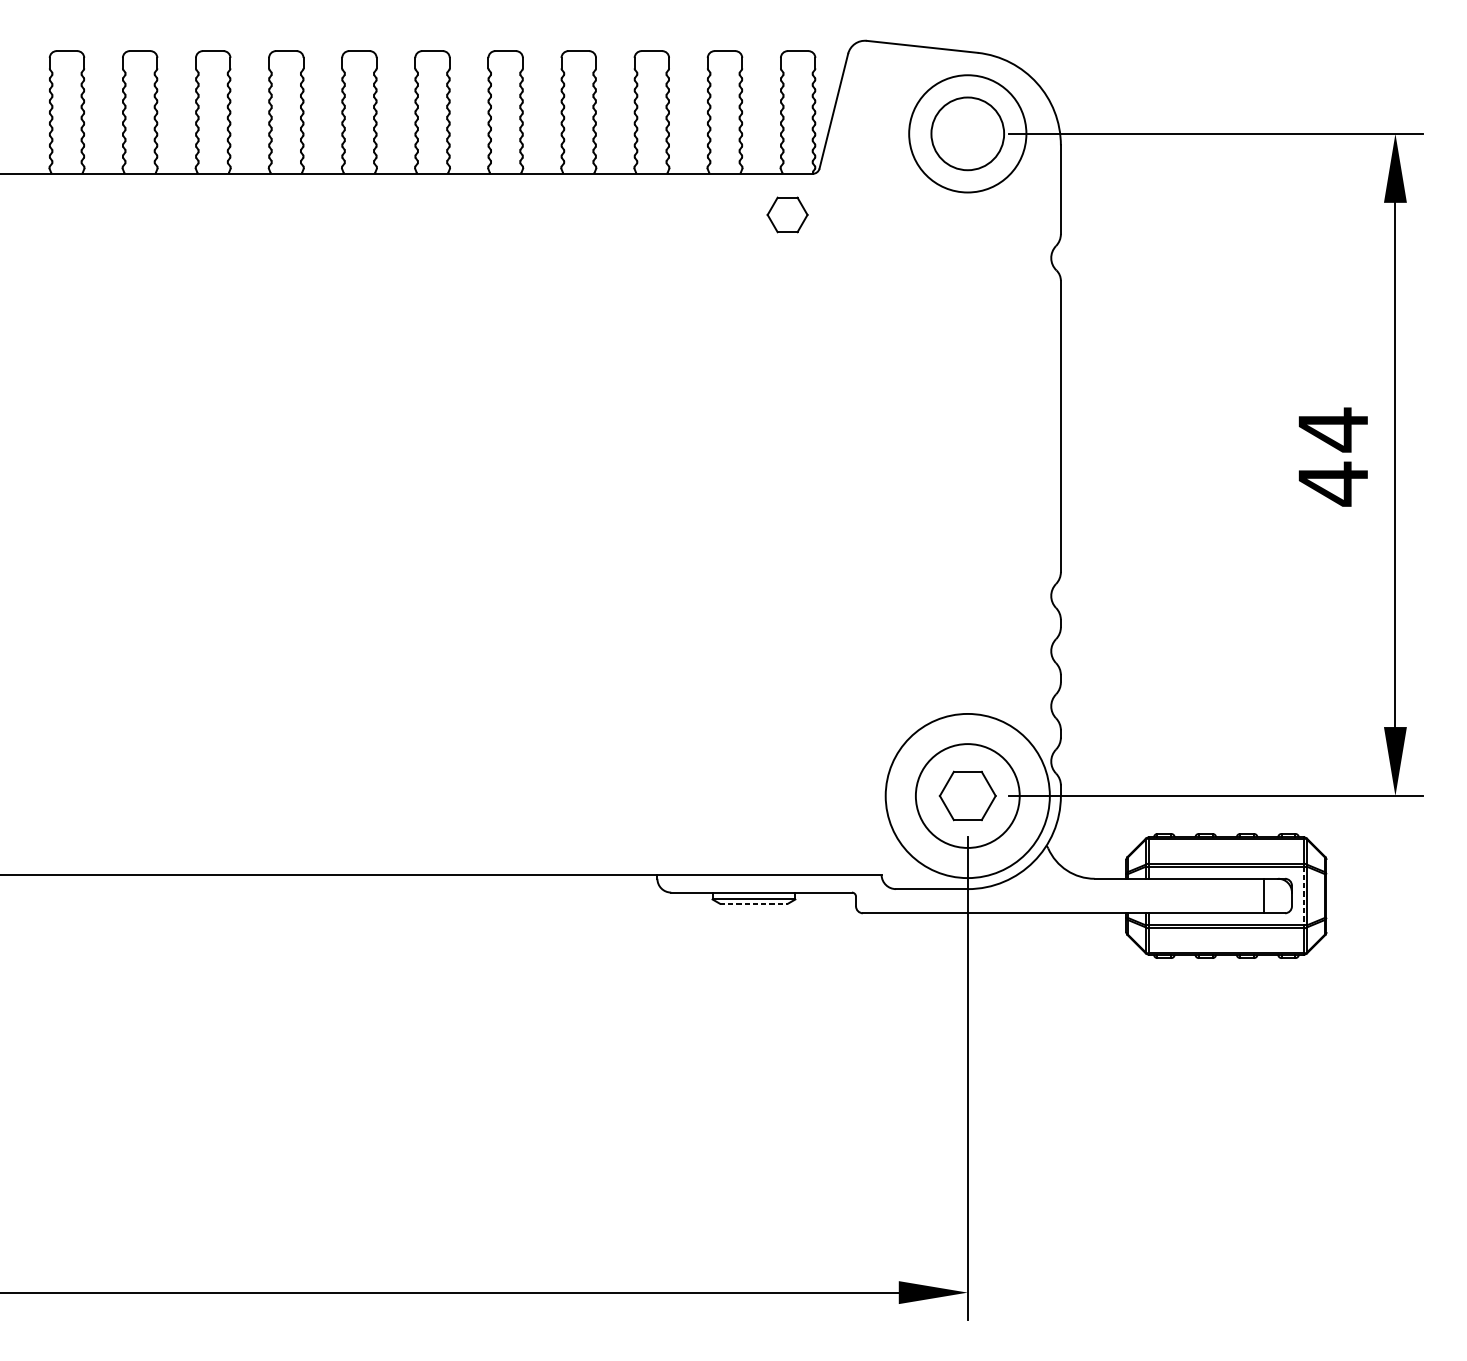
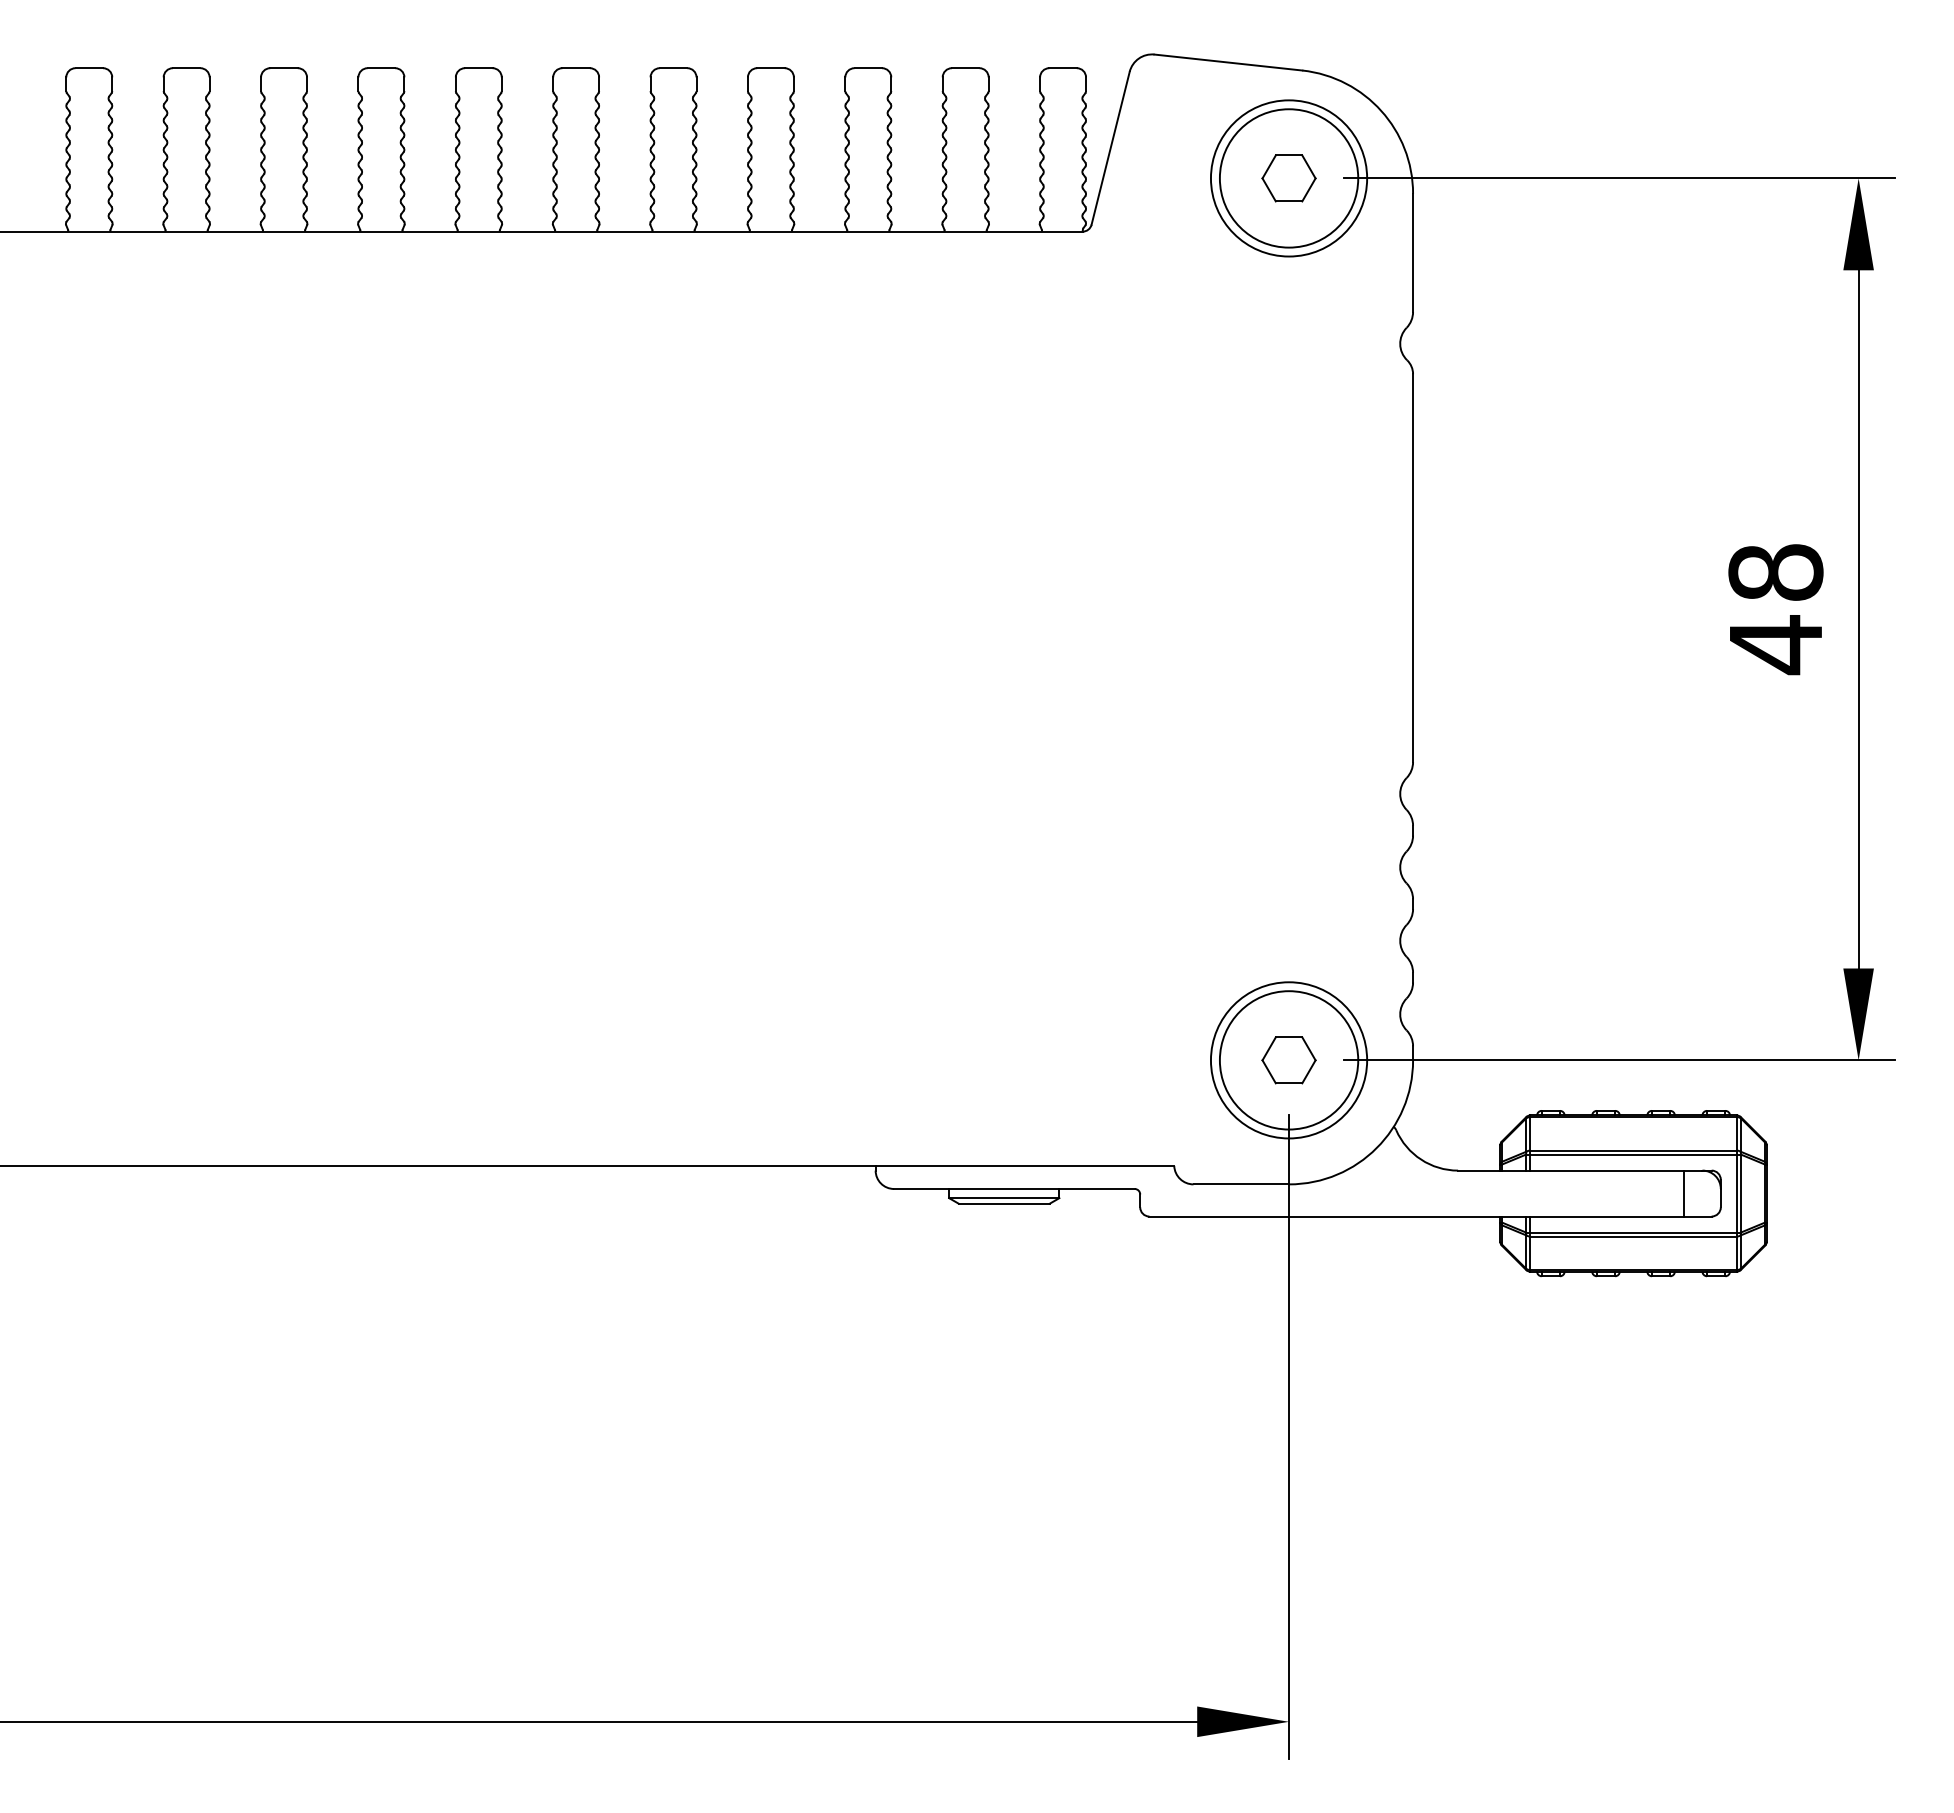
circle: (967, 133) -> (1288, 178), size x1.43
part: (787, 215) -> (1288, 178), moved
text: (1333, 429) -> (1775, 572), 44 -> 48
circle: (967, 796) -> (1288, 1060), size x0.71
part: (967, 796) -> (1288, 1060), size x0.71
line: (1303, 896) -> (1736, 1194), dashed -> solid
line: (754, 903) -> (1004, 1203), dashed -> solid

